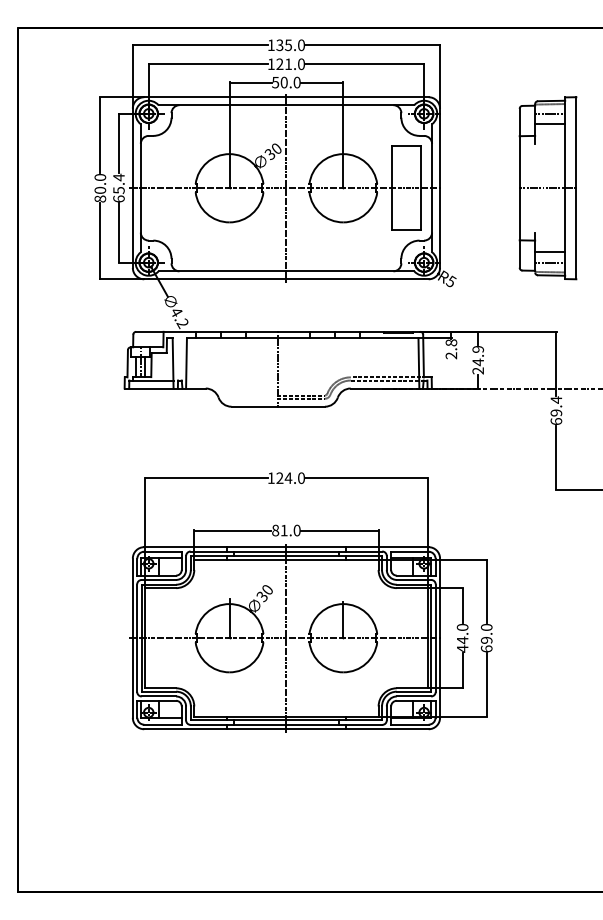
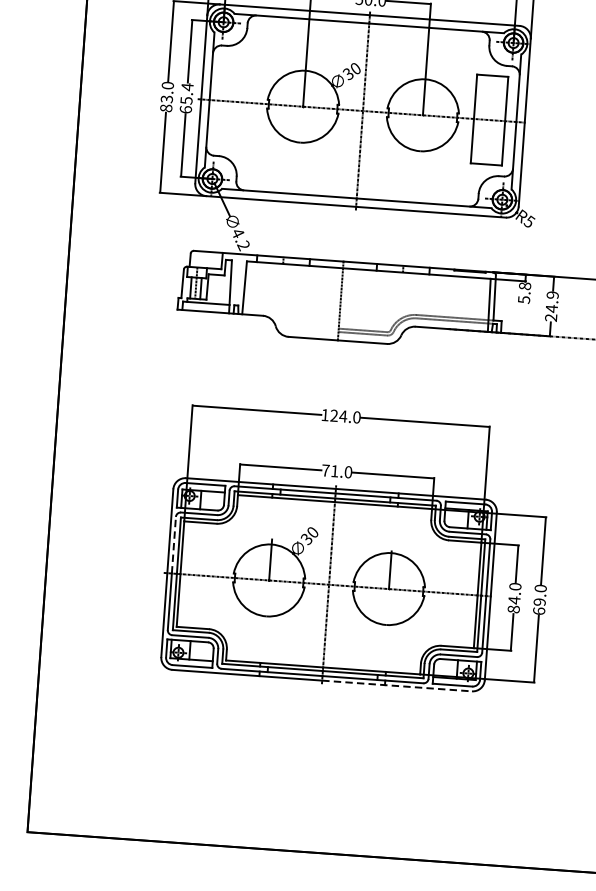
text: (100, 189) -> (167, 98), 80.0 -> 83.0
text: (451, 355) -> (524, 299), 2.8 -> 5.8
text: (275, 530) -> (325, 470), 81.0 -> 71.0
line: (137, 611) -> (174, 545), solid -> dashed
text: (462, 648) -> (513, 608), 44.0 -> 84.0
line: (358, 729) -> (398, 686), solid -> dashed

